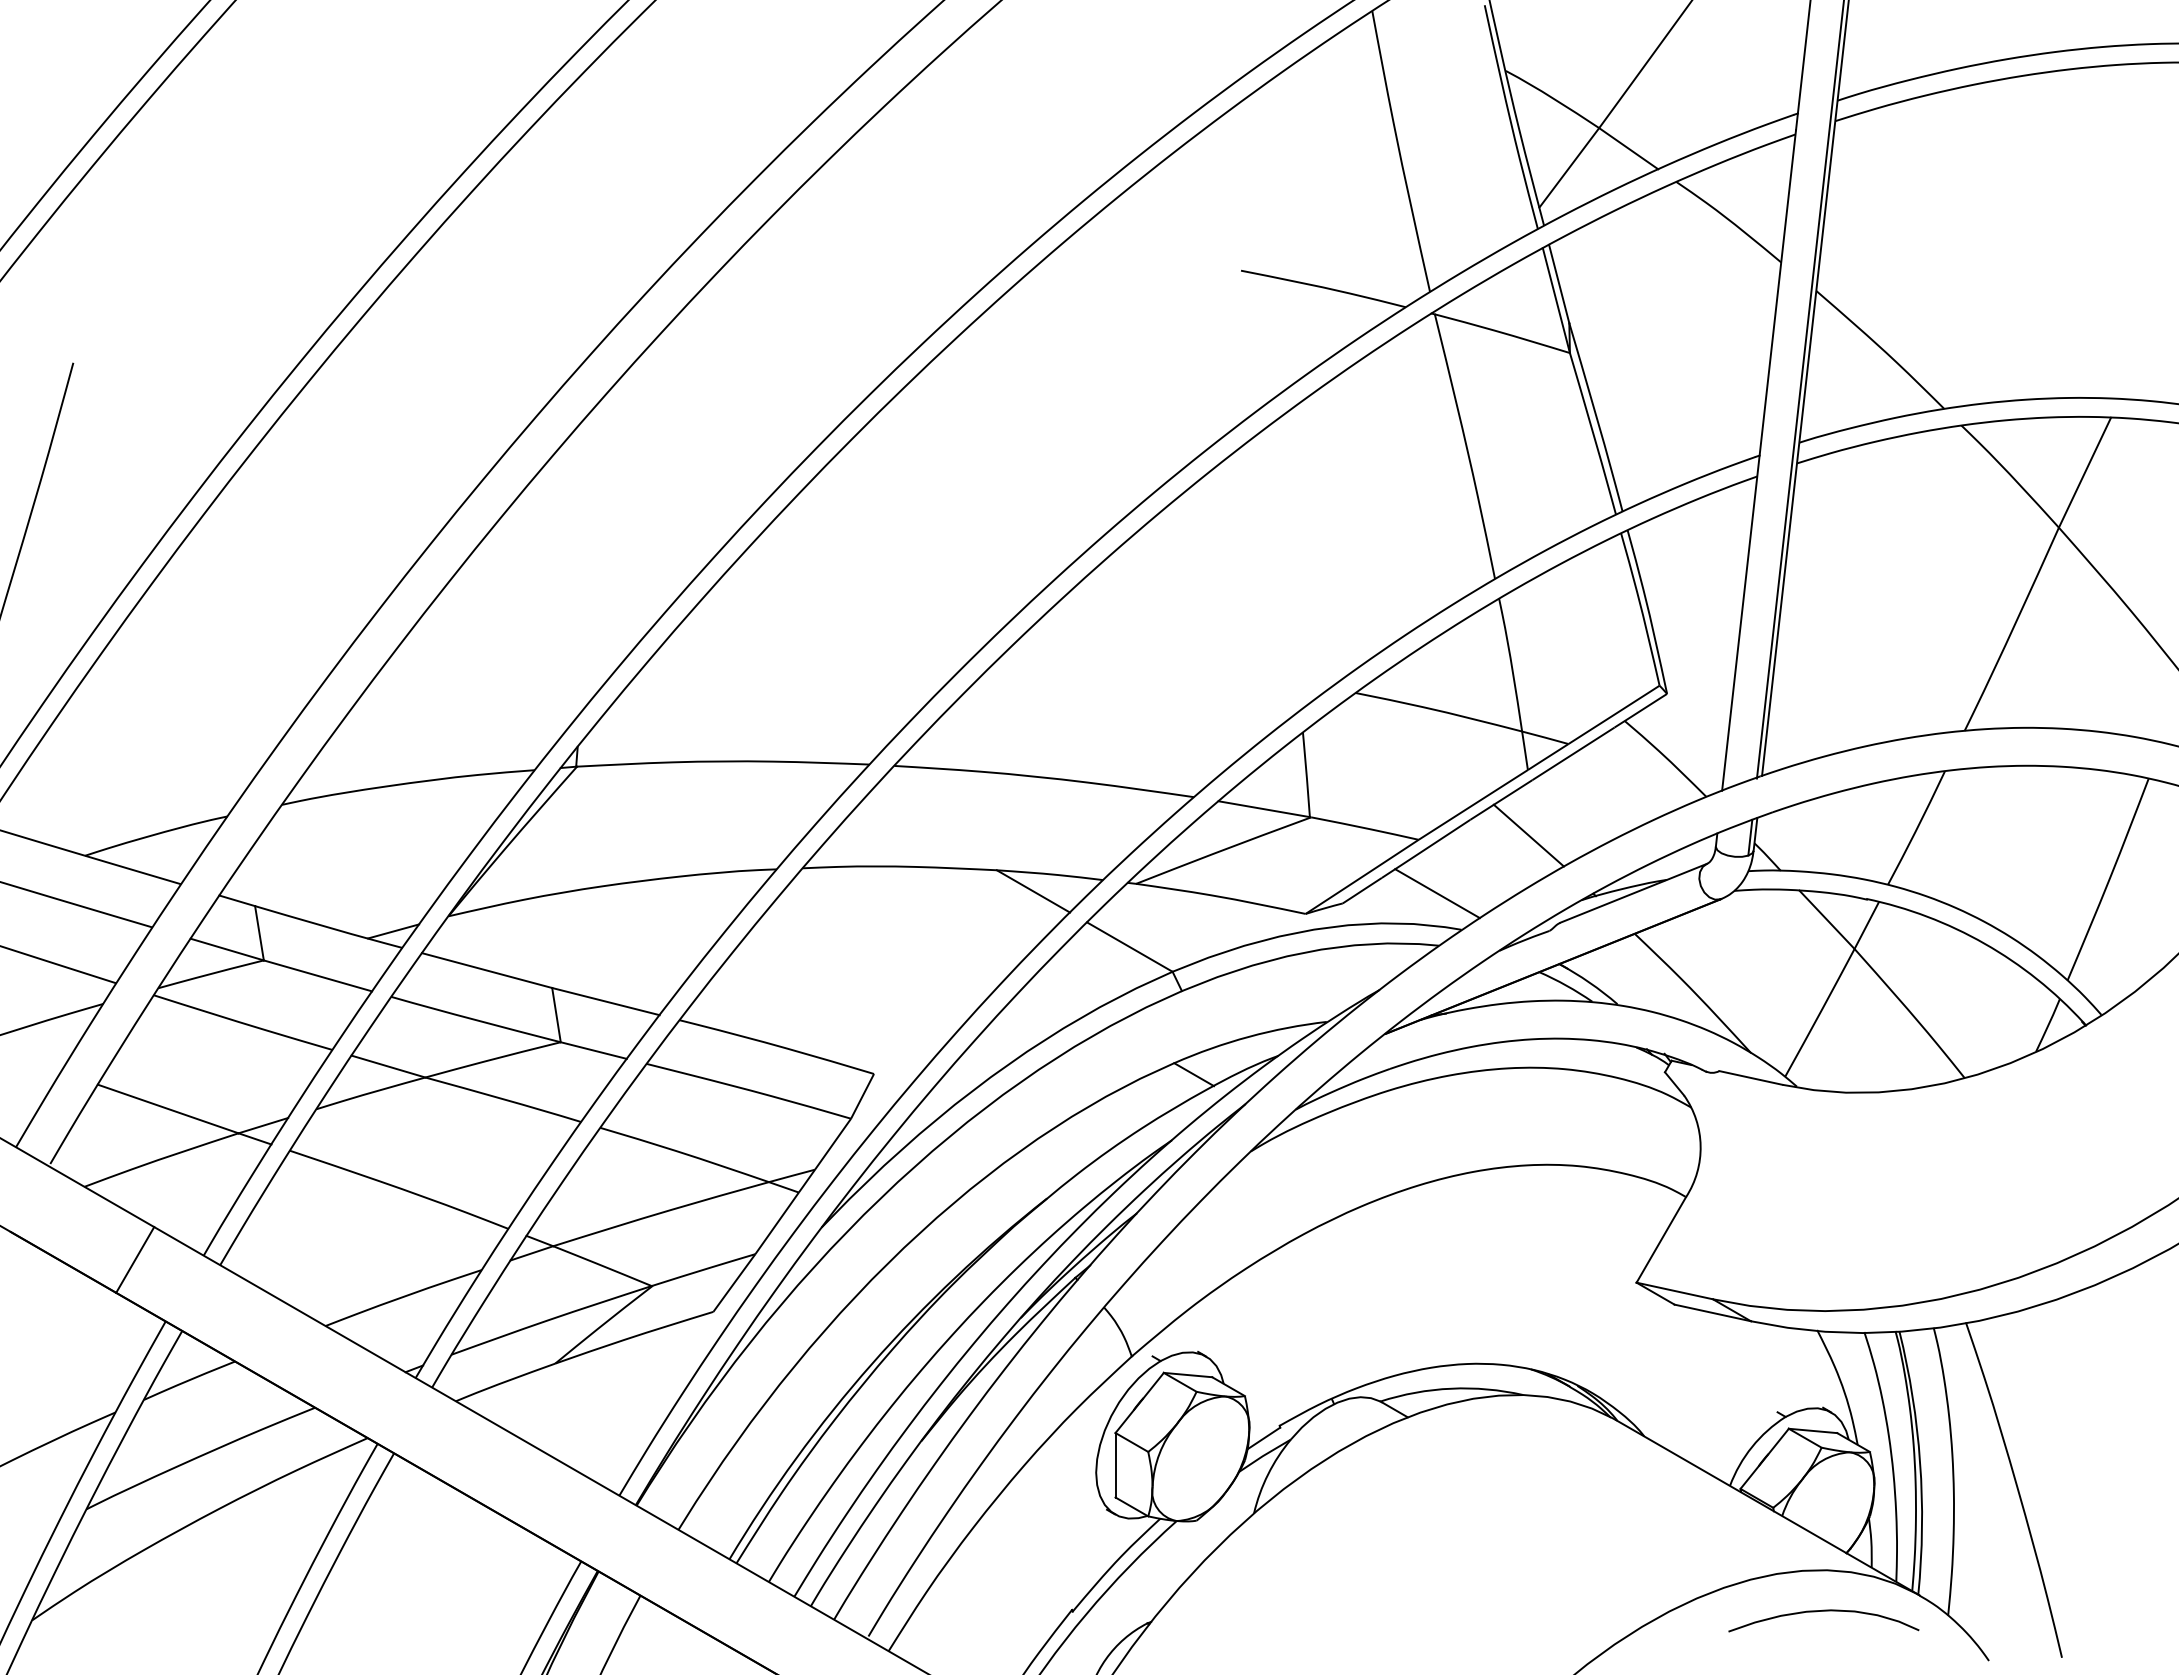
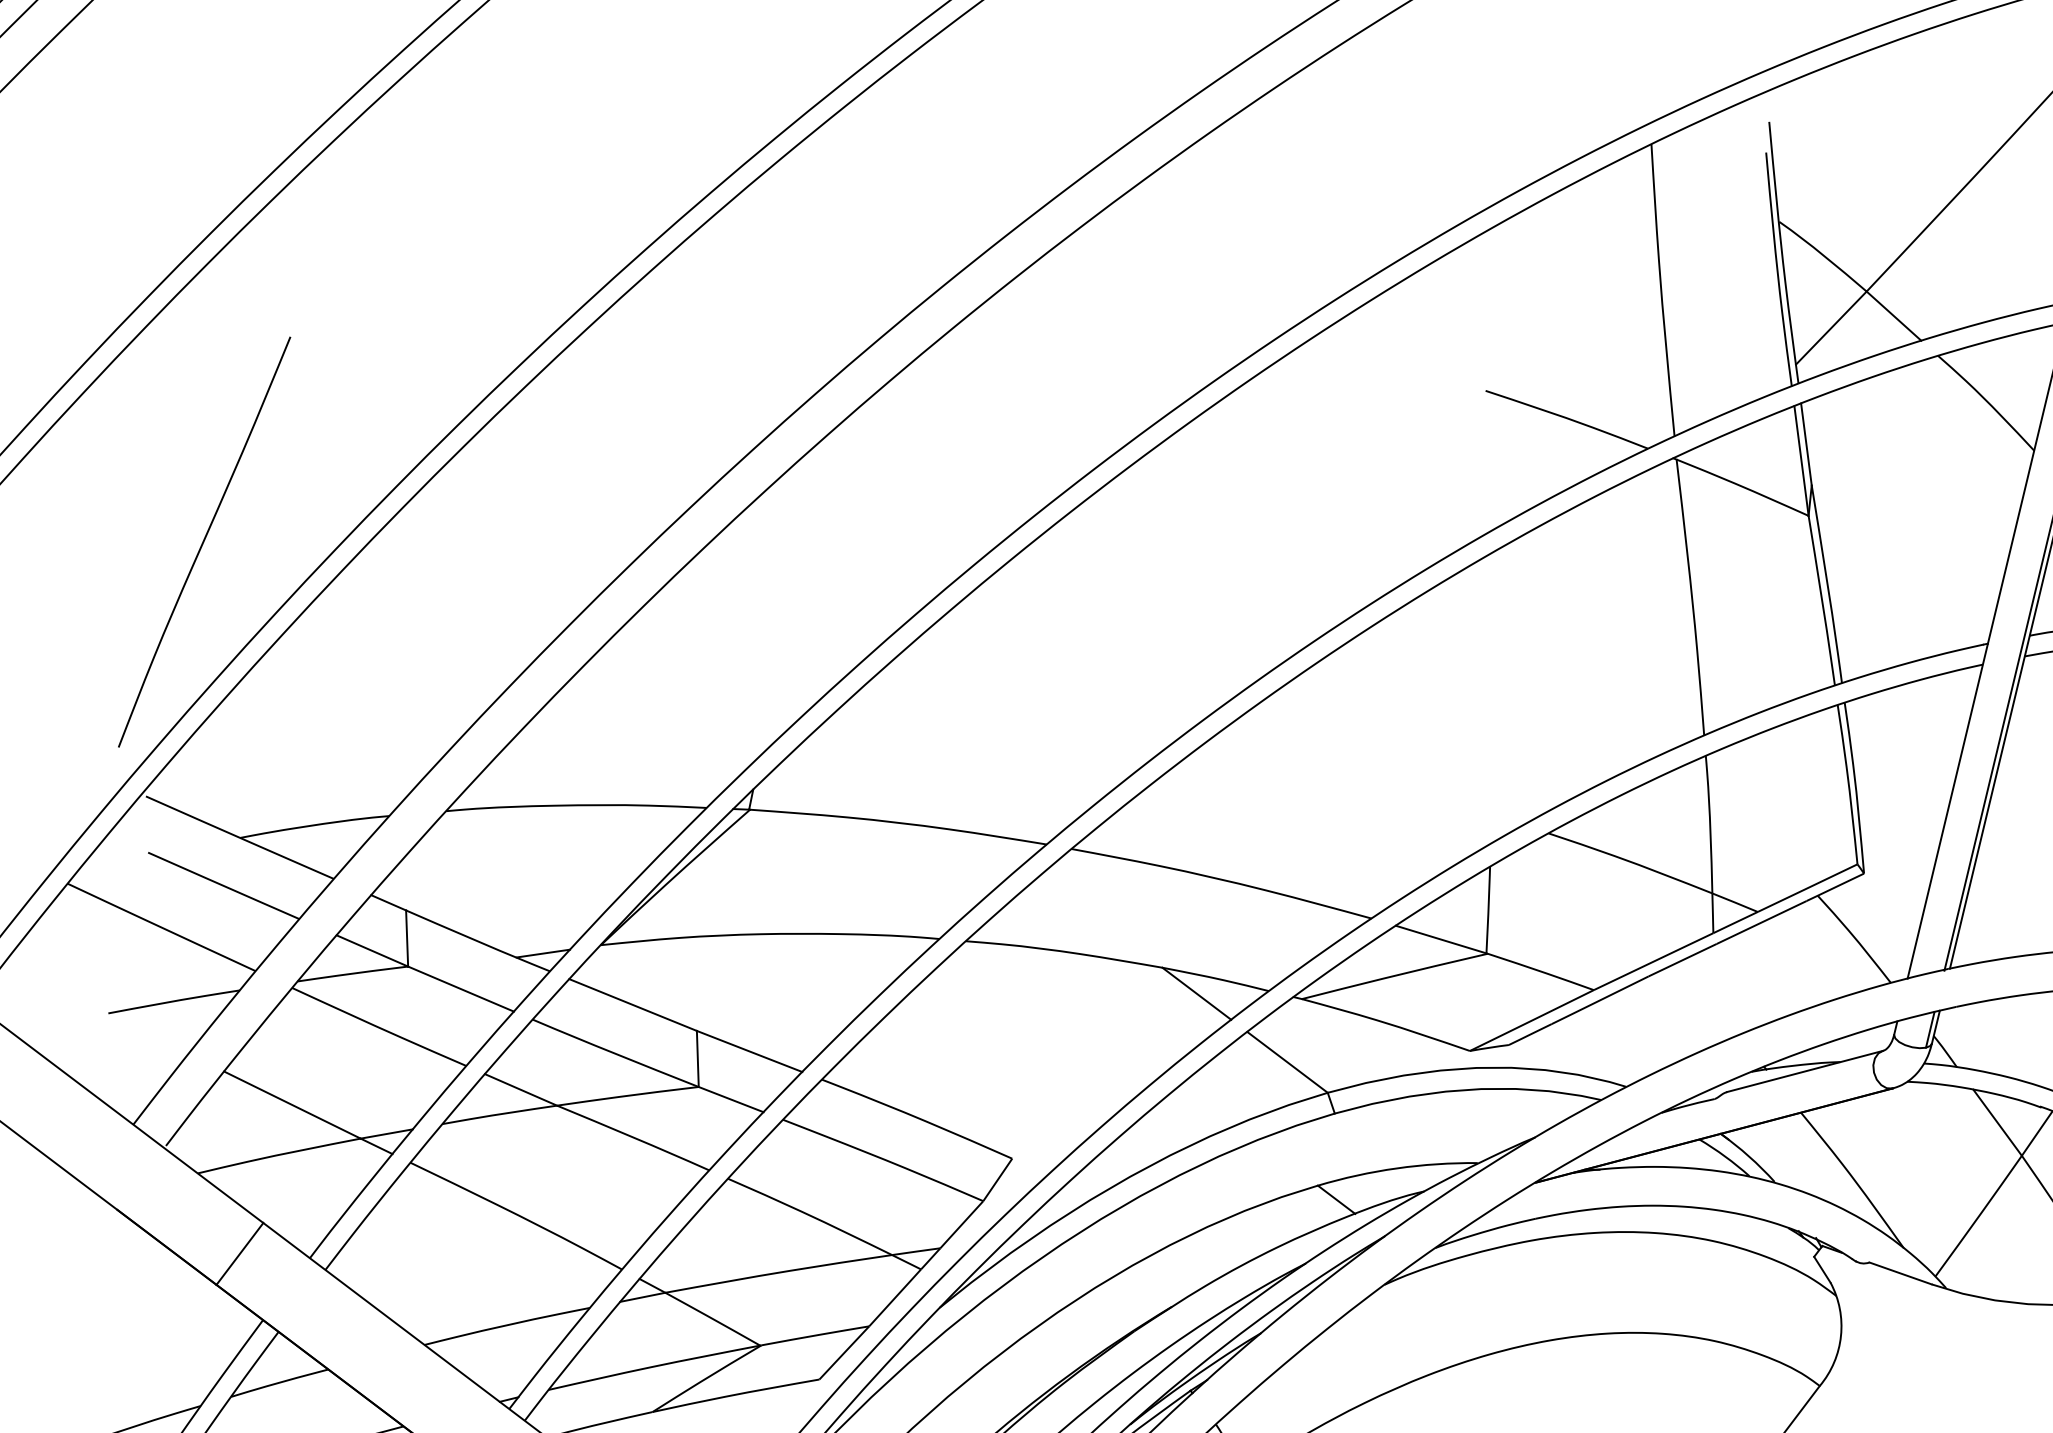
line: (1528, 835) -> (1705, 999), removed
line: (1437, 893) -> (1606, 1046), removed

